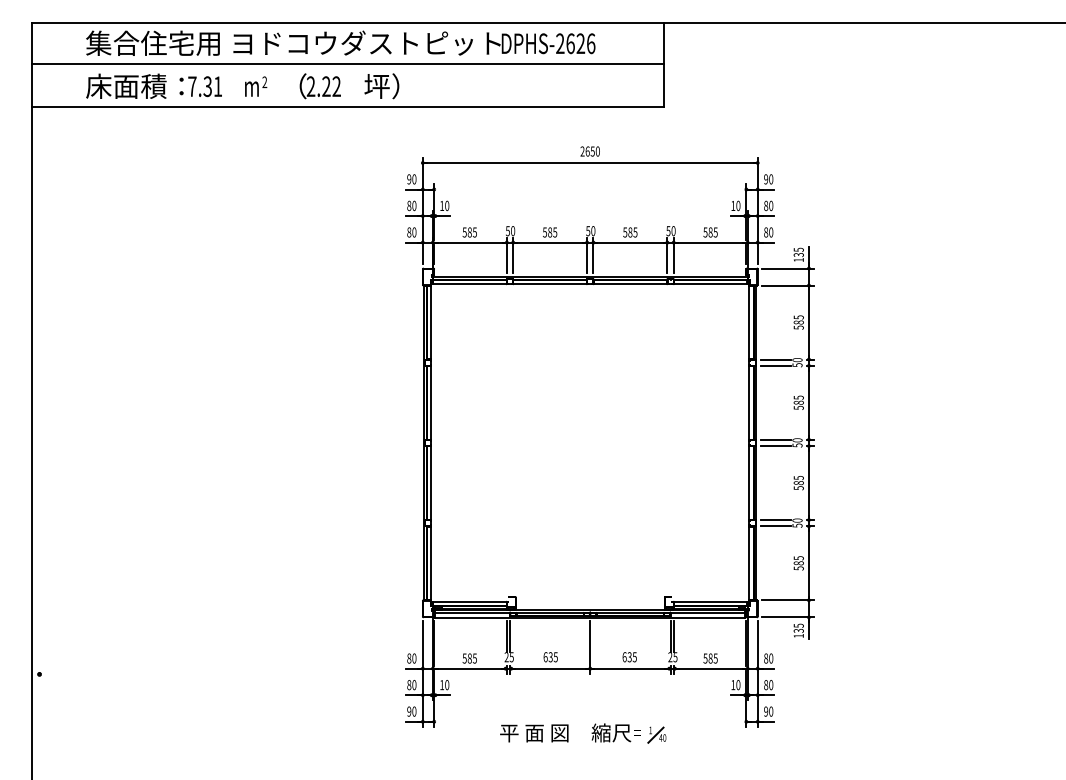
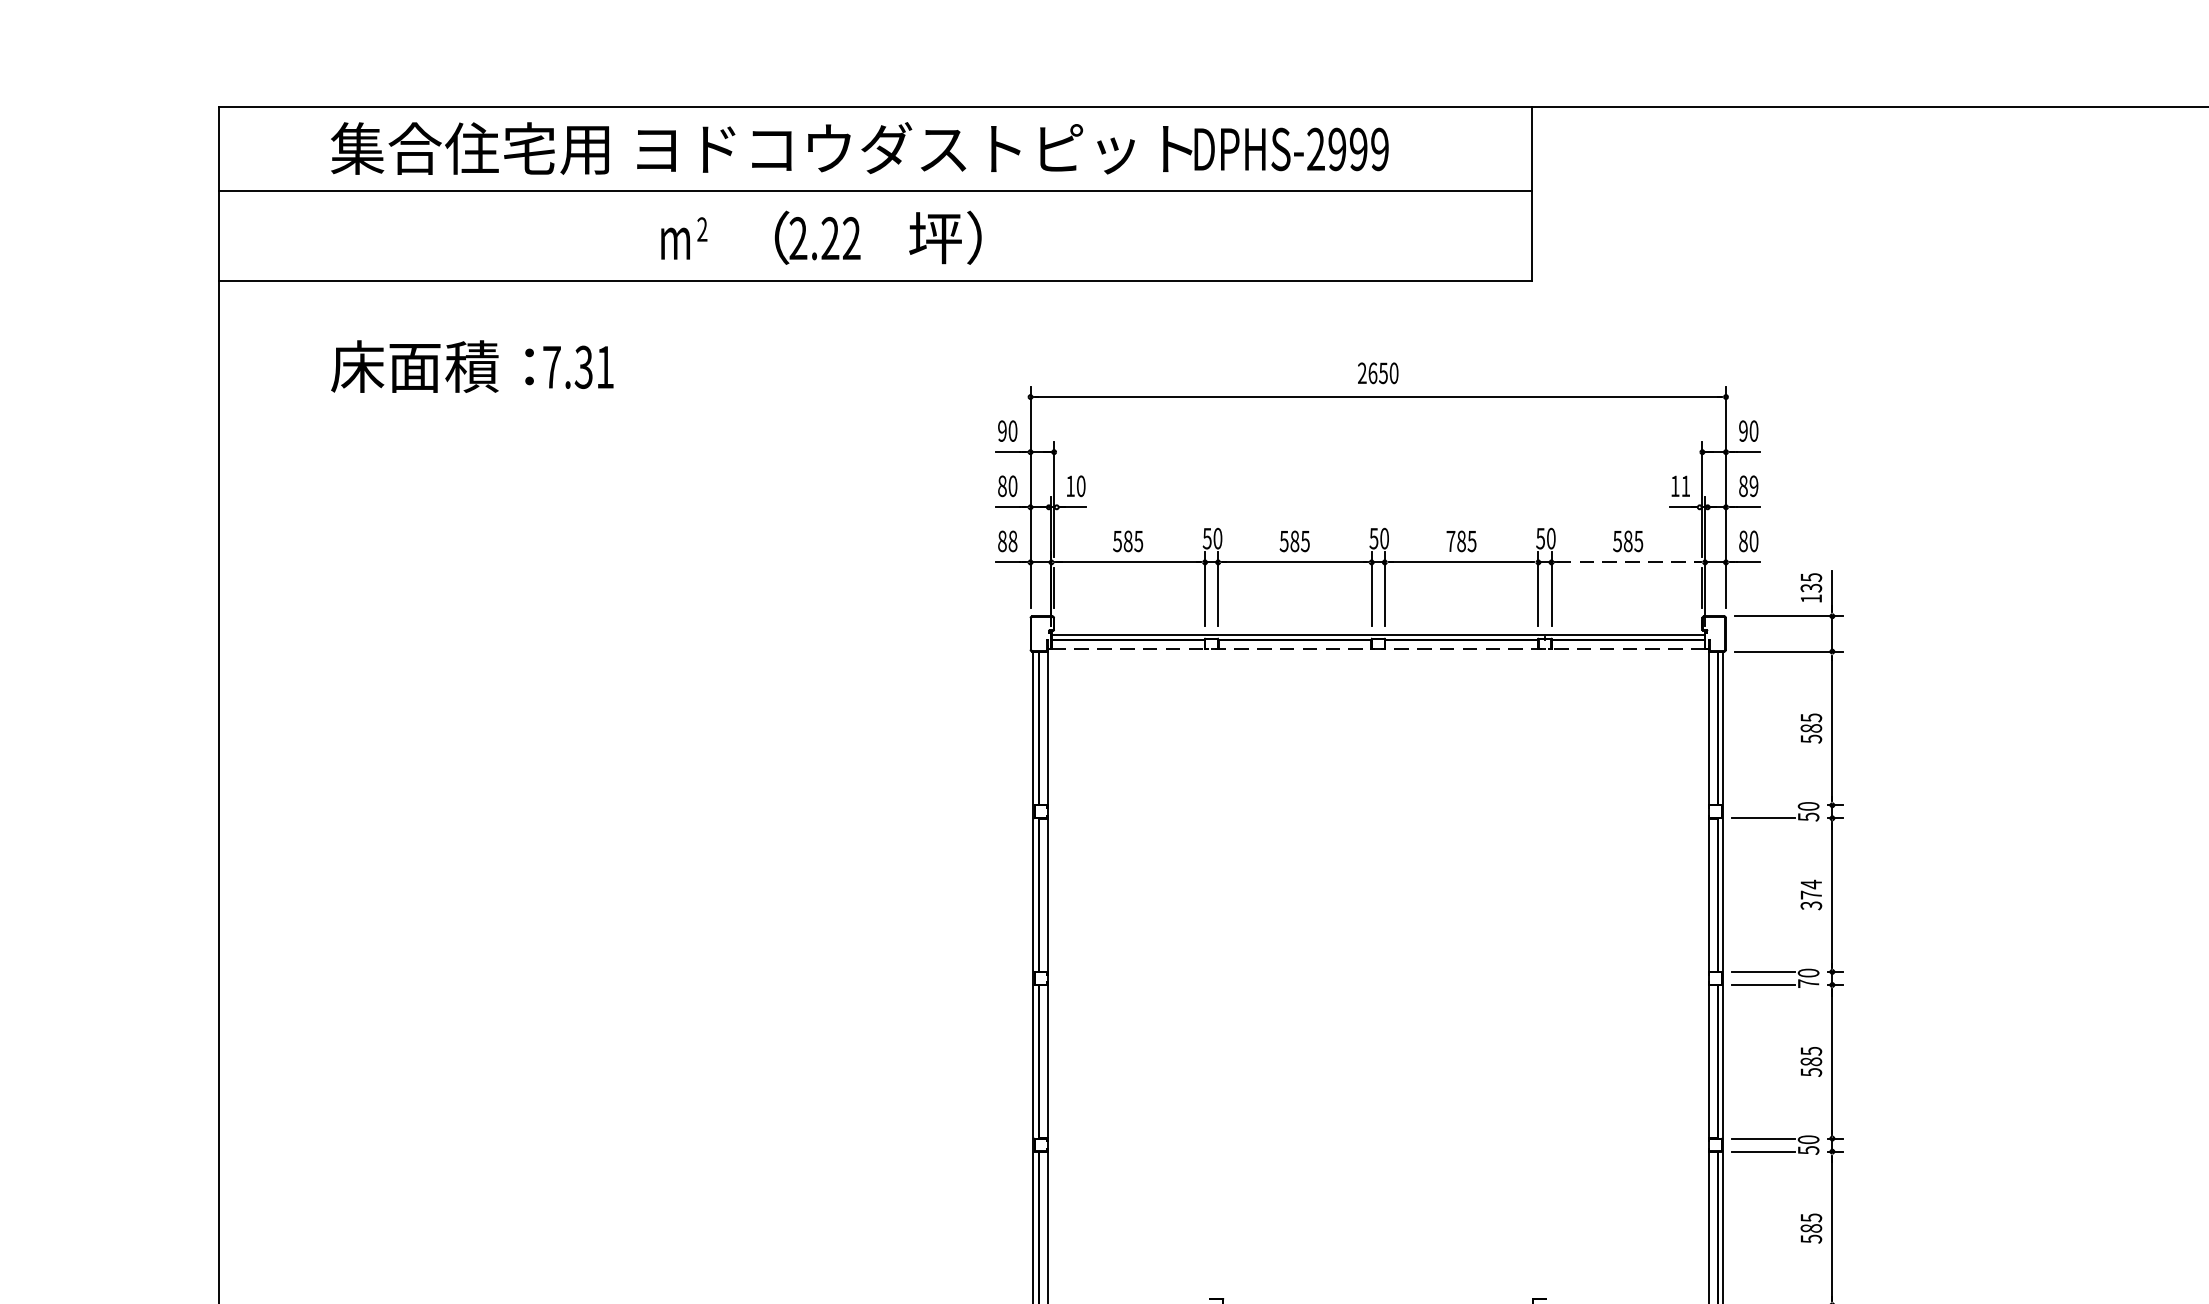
text: (580, 43) -> (1357, 148), DPHS-2626 -> DPHS-2999
text: (153, 85) -> (471, 364), moved
text: (738, 205) -> (1686, 485), 10 -> 11
text: (771, 205) -> (1754, 485), 80 -> 89
text: (625, 232) -> (1451, 541), 585 -> 785
text: (414, 233) -> (1013, 543), 80 -> 88
line: (711, 242) -> (1630, 562), solid -> dashed
line: (590, 284) -> (1378, 649), solid -> dashed
line: (775, 359) -> (1762, 805), removed
text: (798, 402) -> (1810, 894), 585 -> 374
text: (797, 445) -> (1808, 983), 50 -> 70

